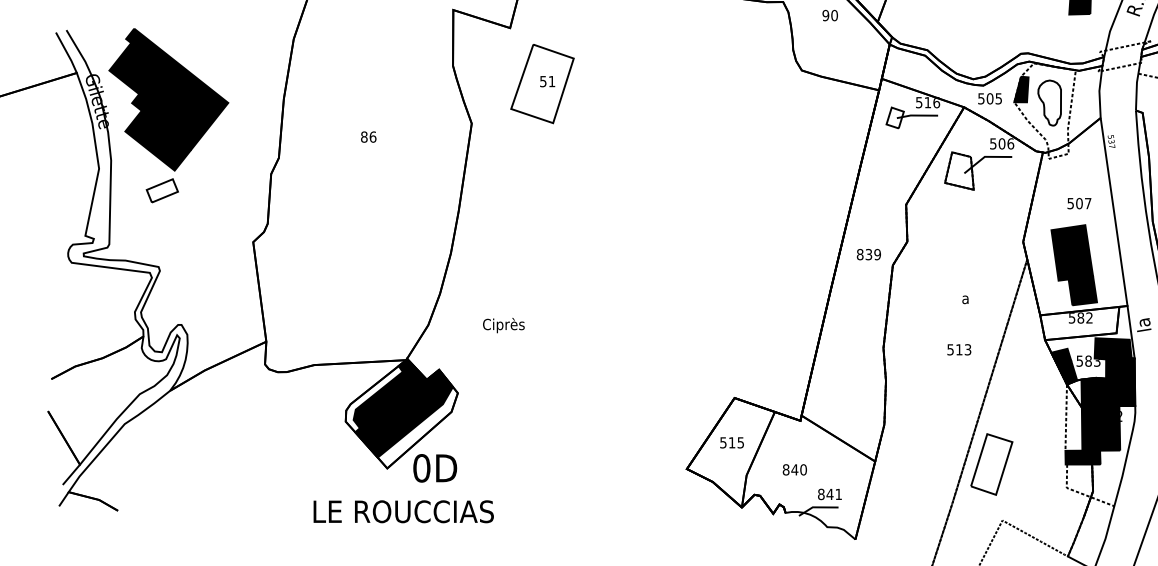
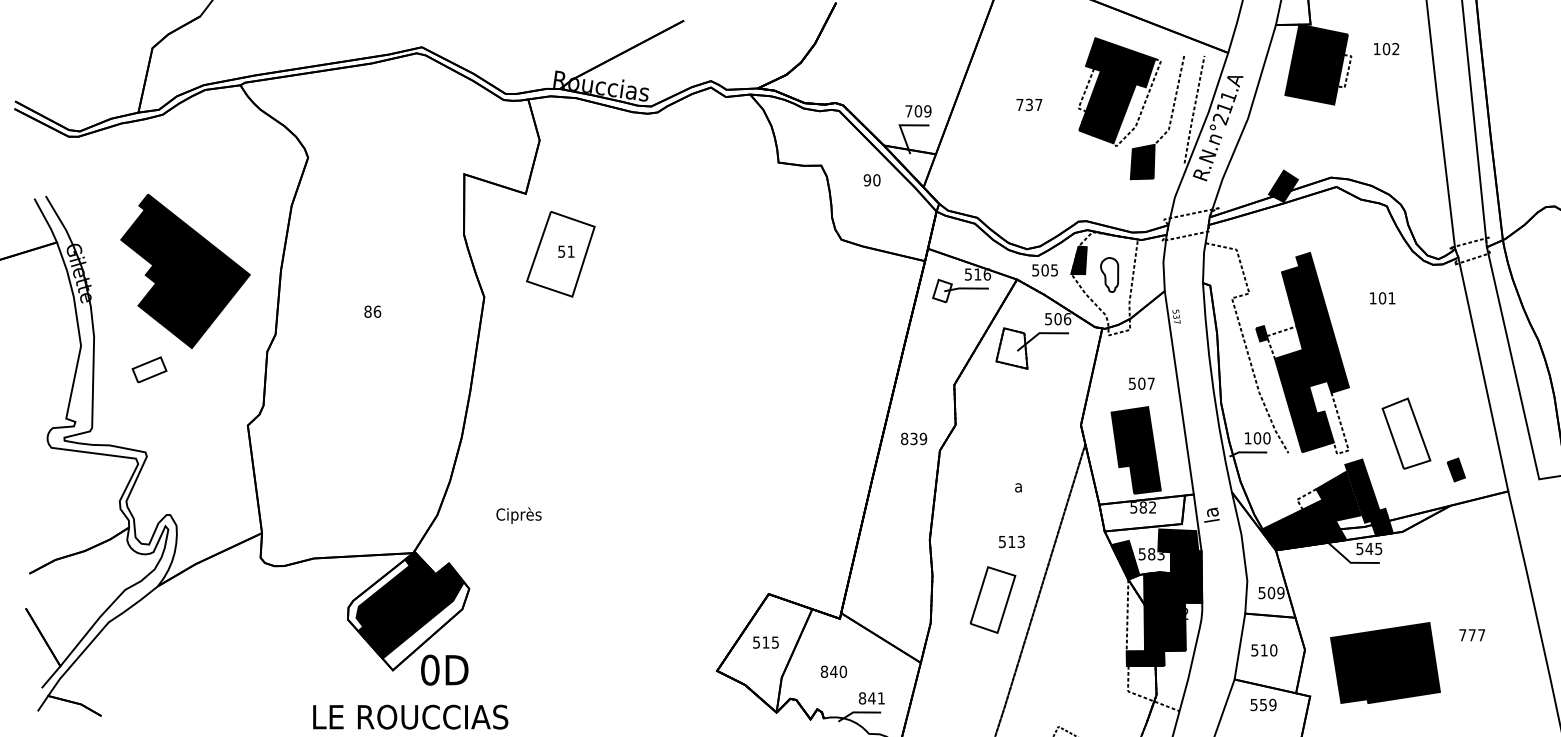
part: (168, 99) -> (185, 271), moved
part: (1049, 102) -> (1109, 274), size x0.7
part: (991, 463) -> (992, 599), moved

